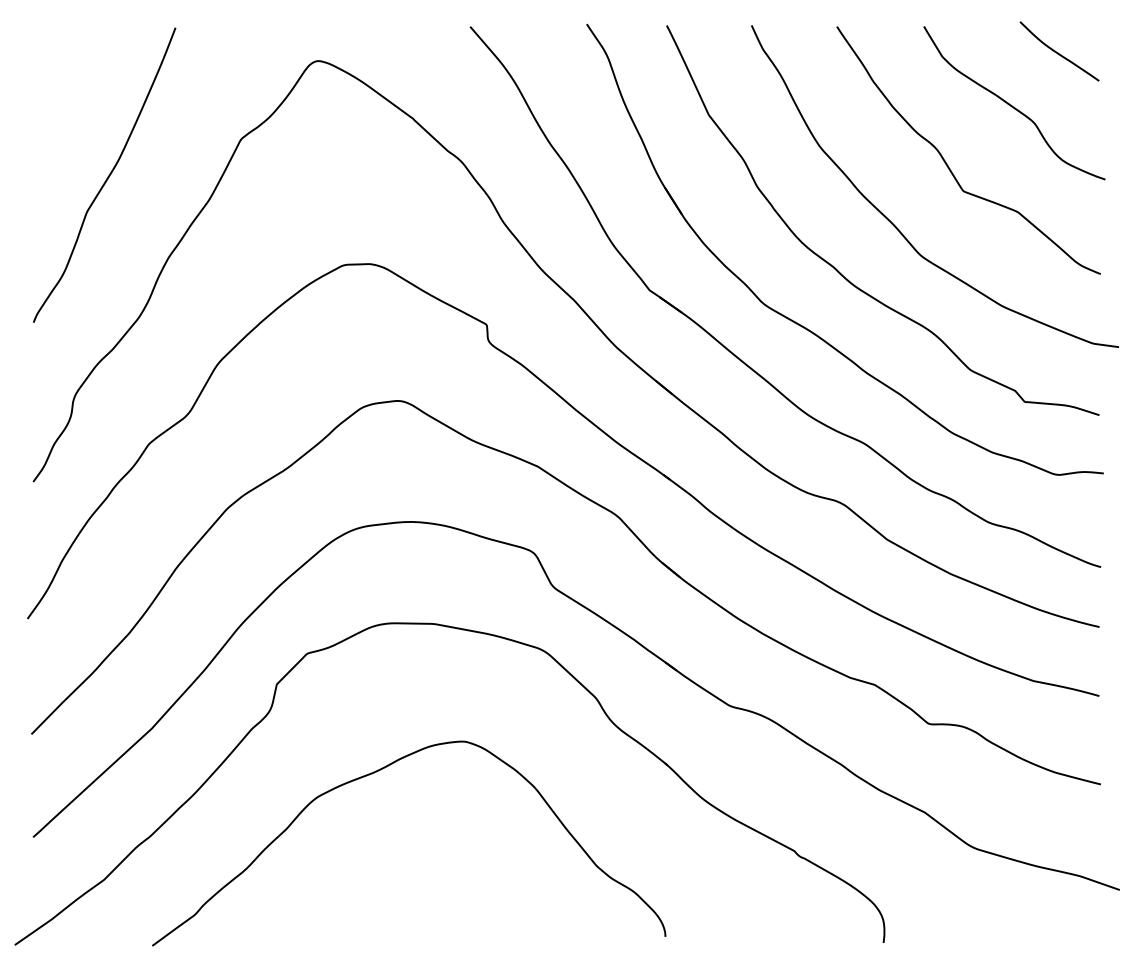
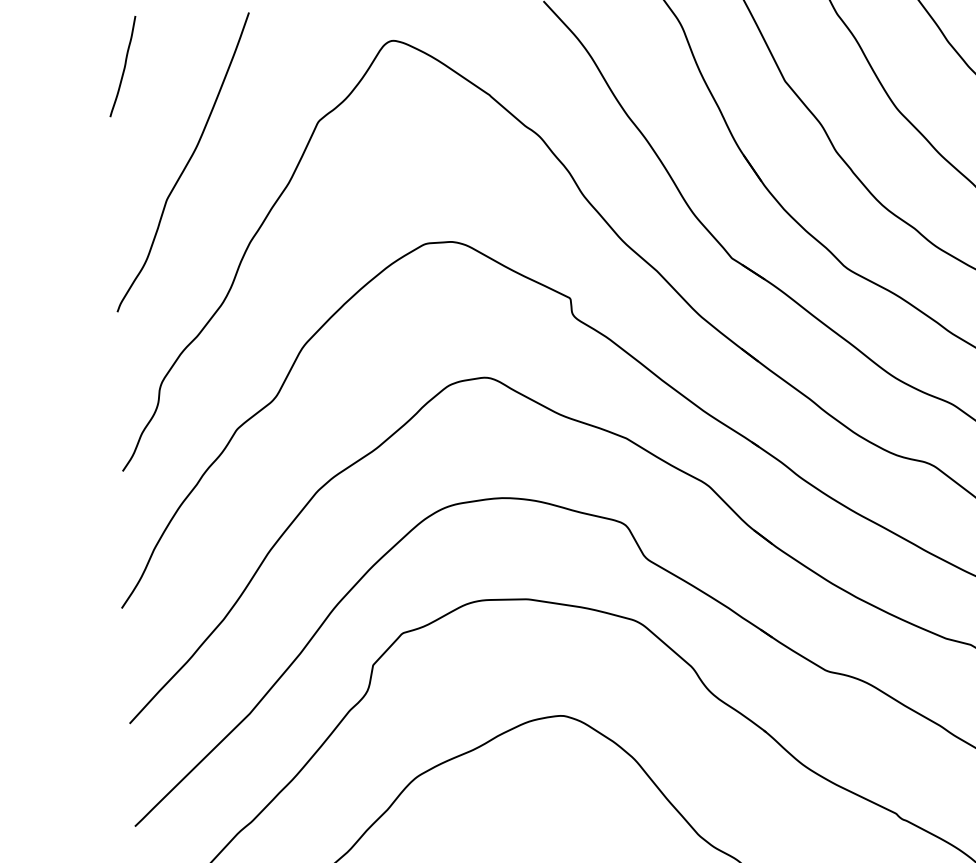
curve: (48, 77) -> (123, 66), added

